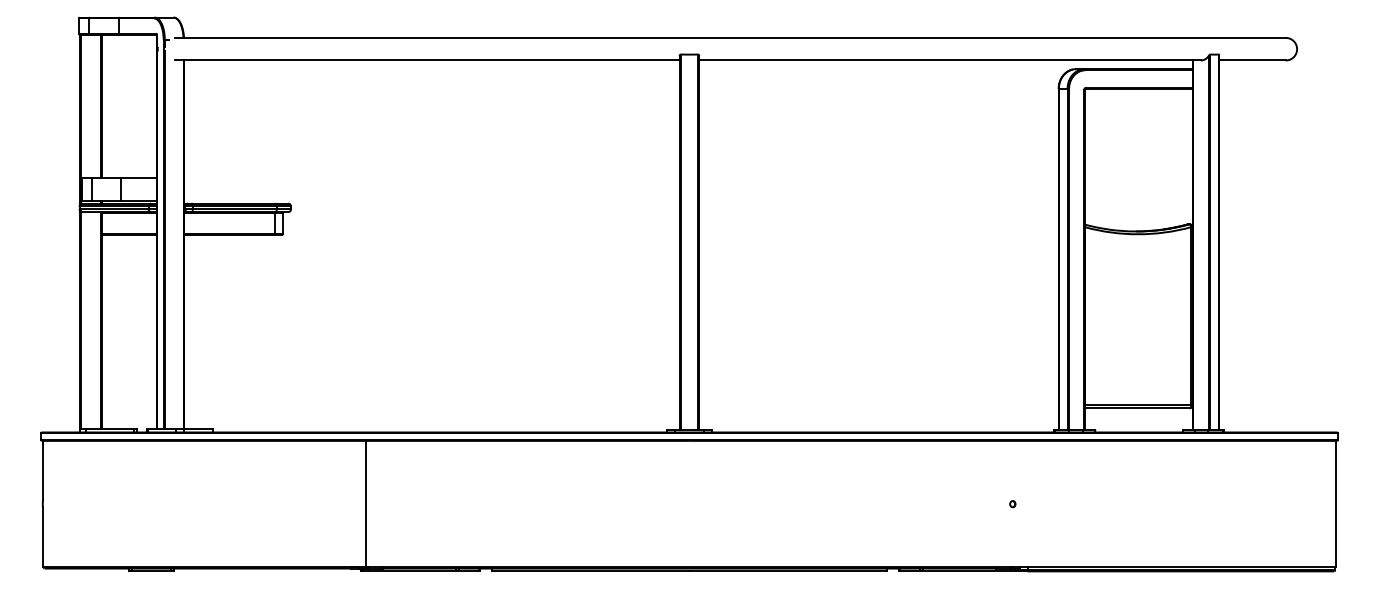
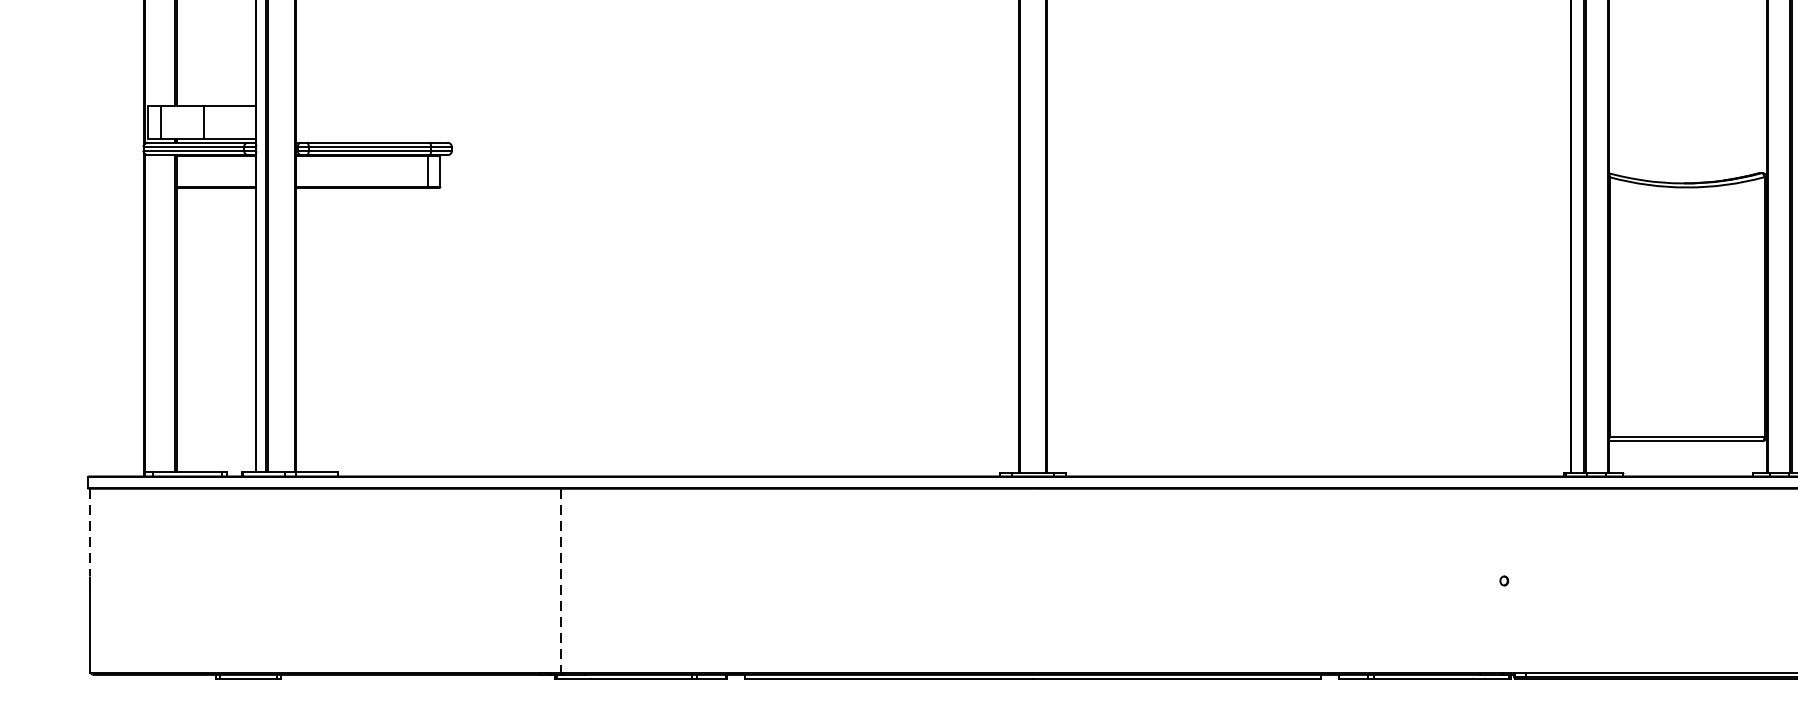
line: (42, 471) -> (89, 533), solid -> dashed
line: (366, 504) -> (561, 581), solid -> dashed

